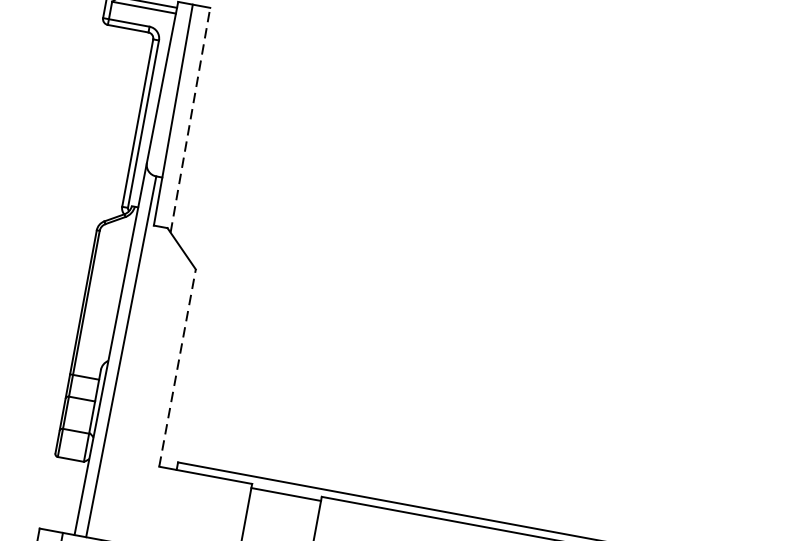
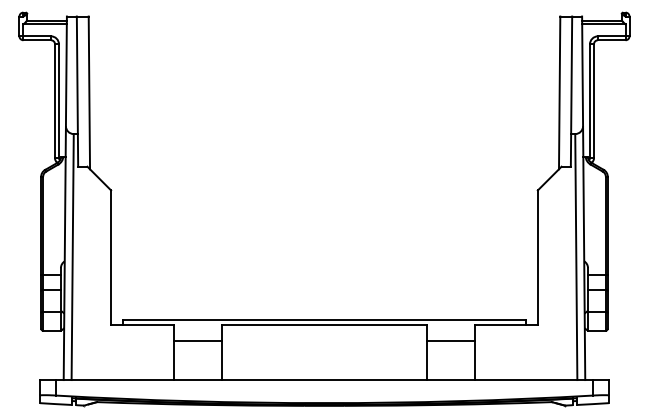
line: (190, 119) -> (89, 92), dashed -> solid
line: (178, 368) -> (111, 257), dashed -> solid
line: (285, 494) -> (197, 340), moved

